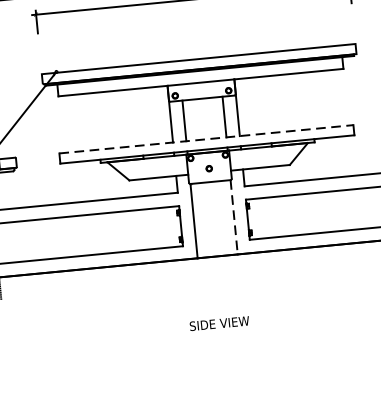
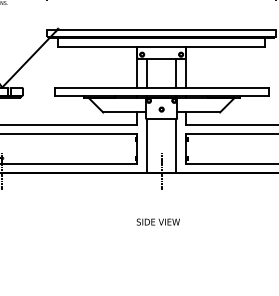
line: (207, 139) -> (162, 88), dashed -> solid
line: (234, 217) -> (176, 146), dashed -> solid
line: (217, 252) -> (161, 170), added

